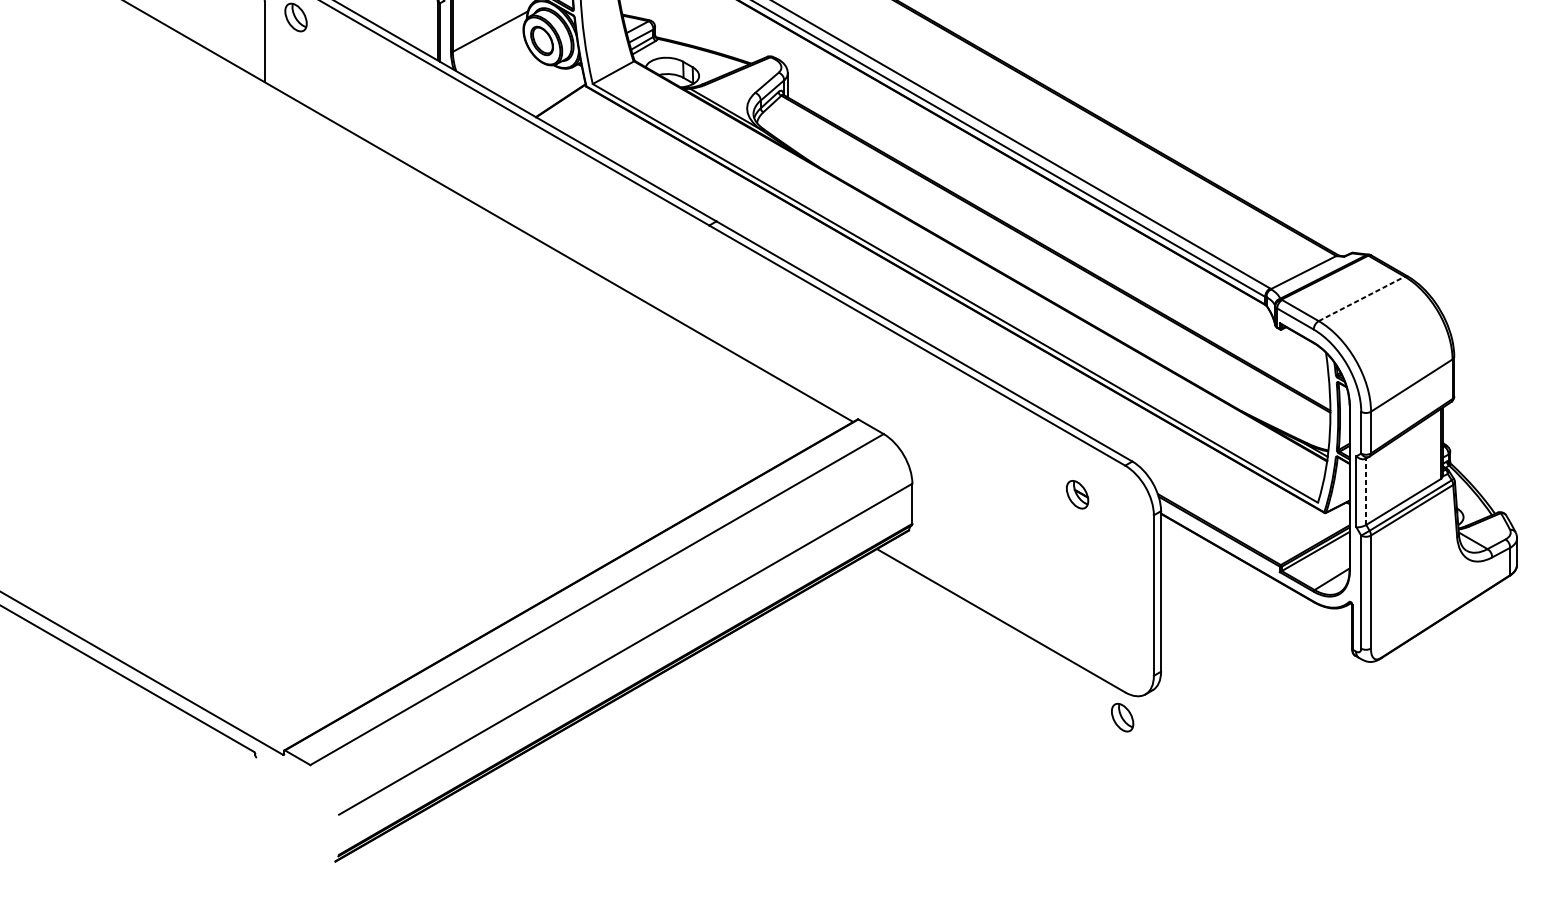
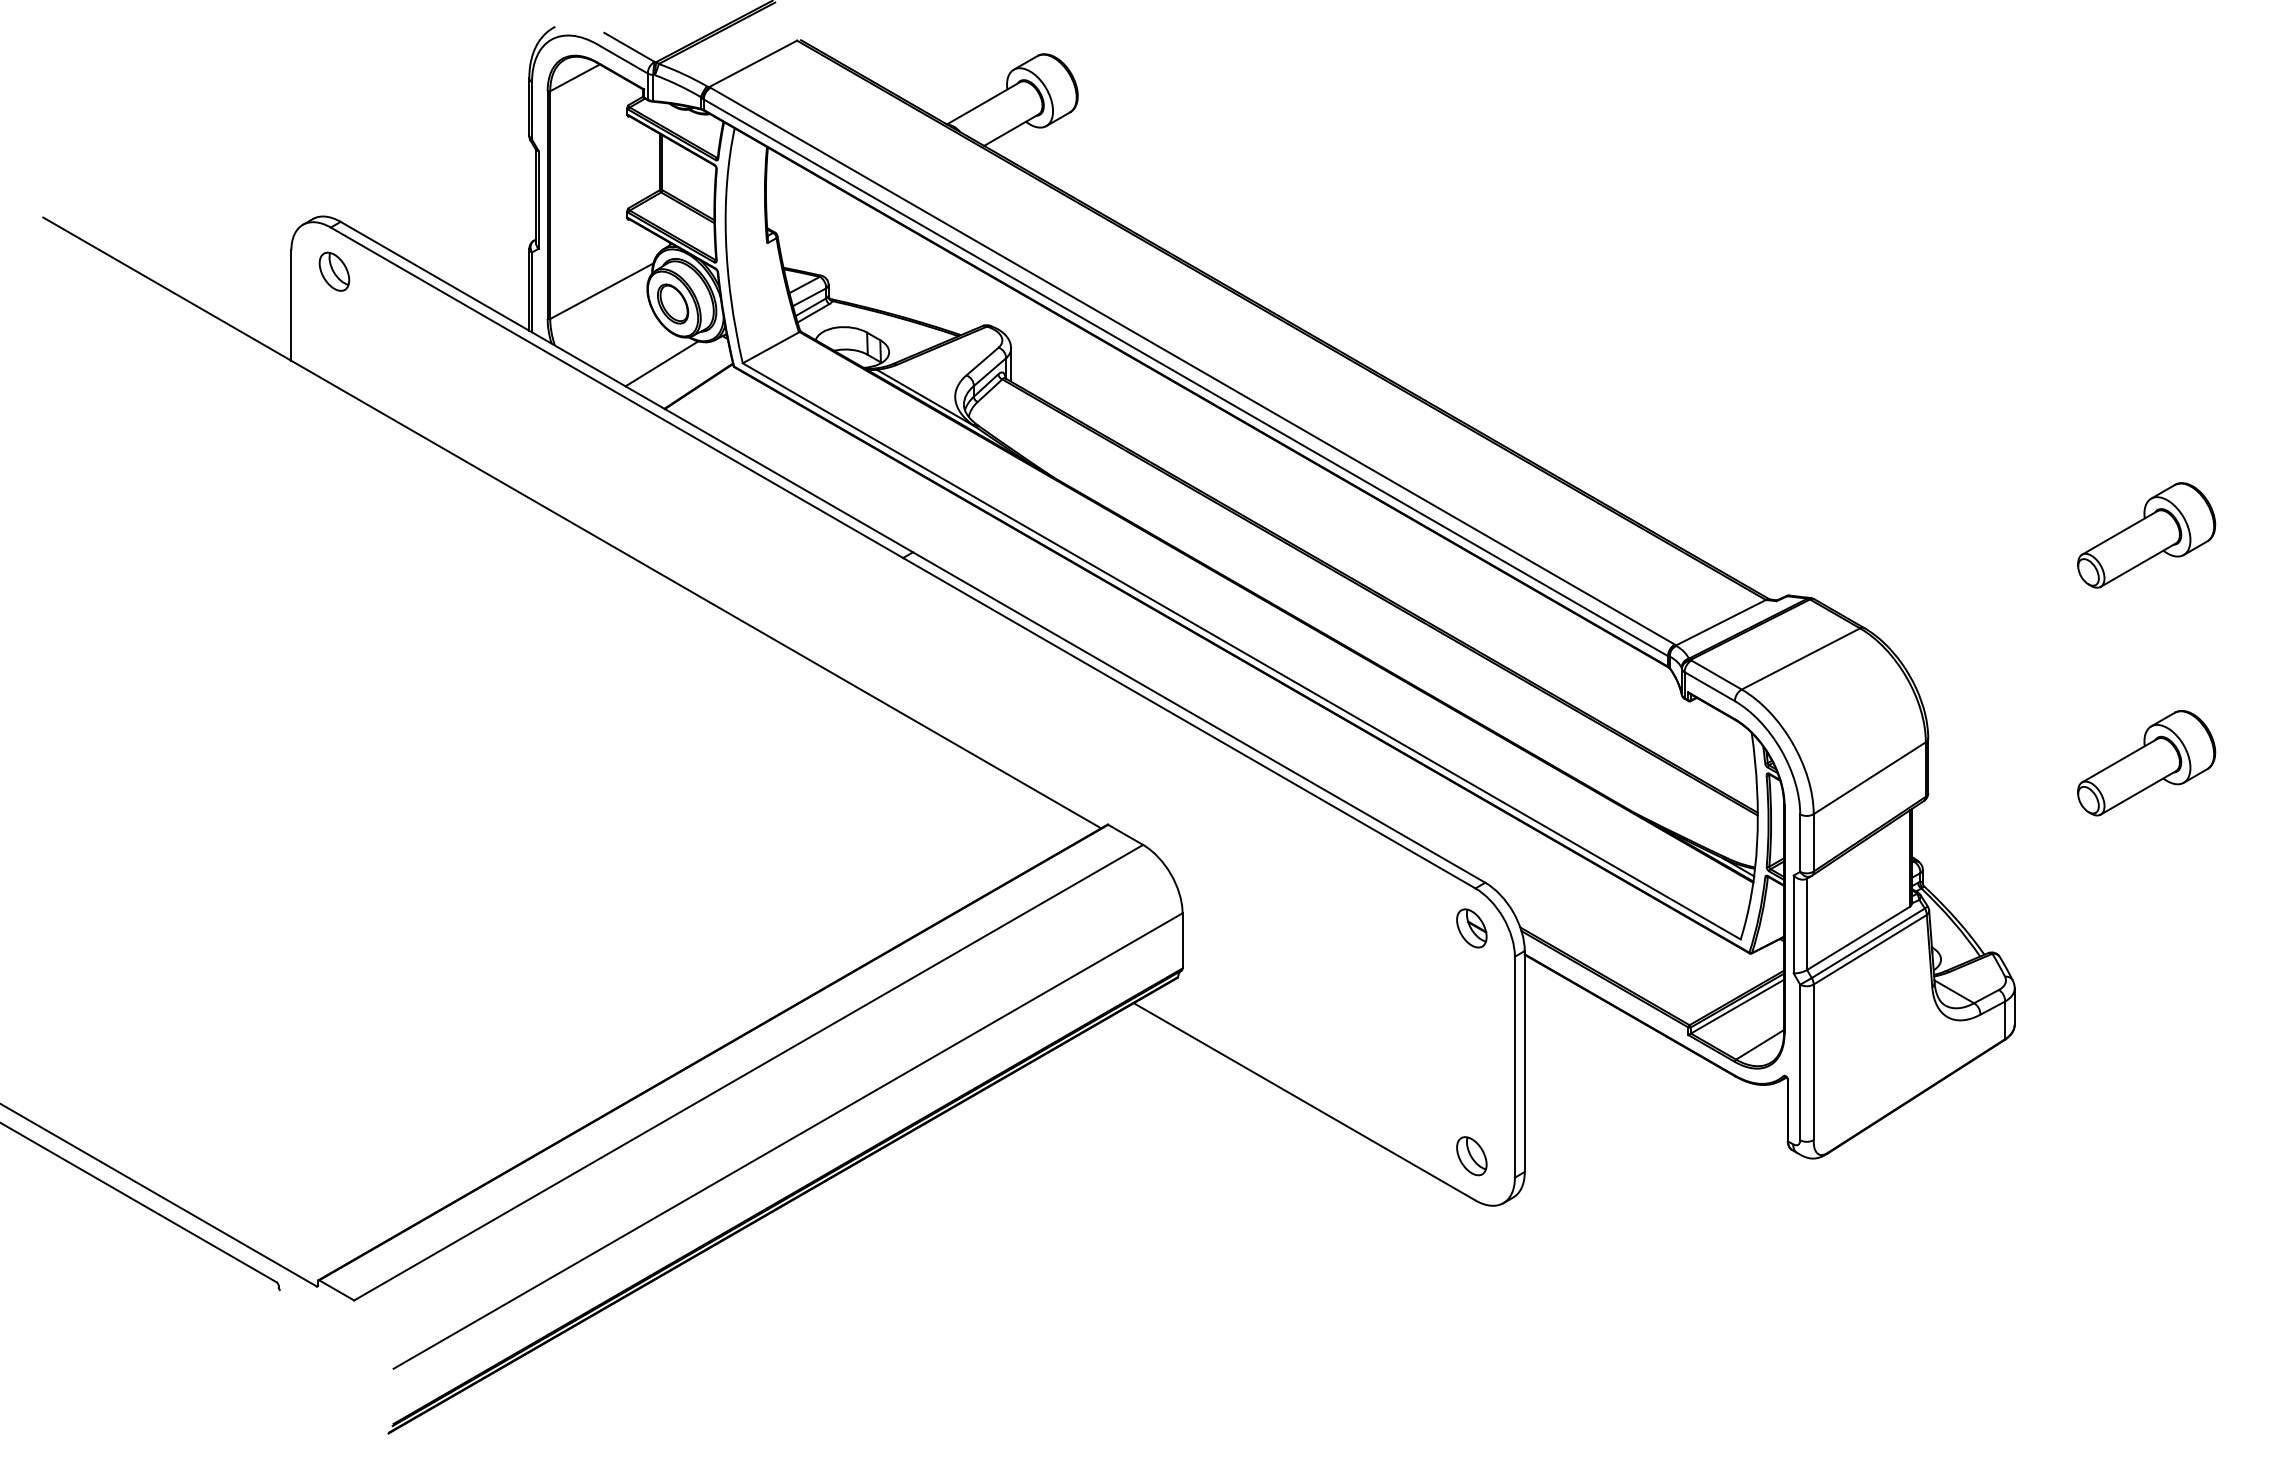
line: (533, 84) -> (661, 363), added
line: (1361, 298) -> (1800, 658), dashed -> solid
line: (1366, 491) -> (1807, 924), dashed -> solid
part: (1077, 494) -> (1471, 928), moved
part: (1122, 717) -> (1471, 1156), moved

